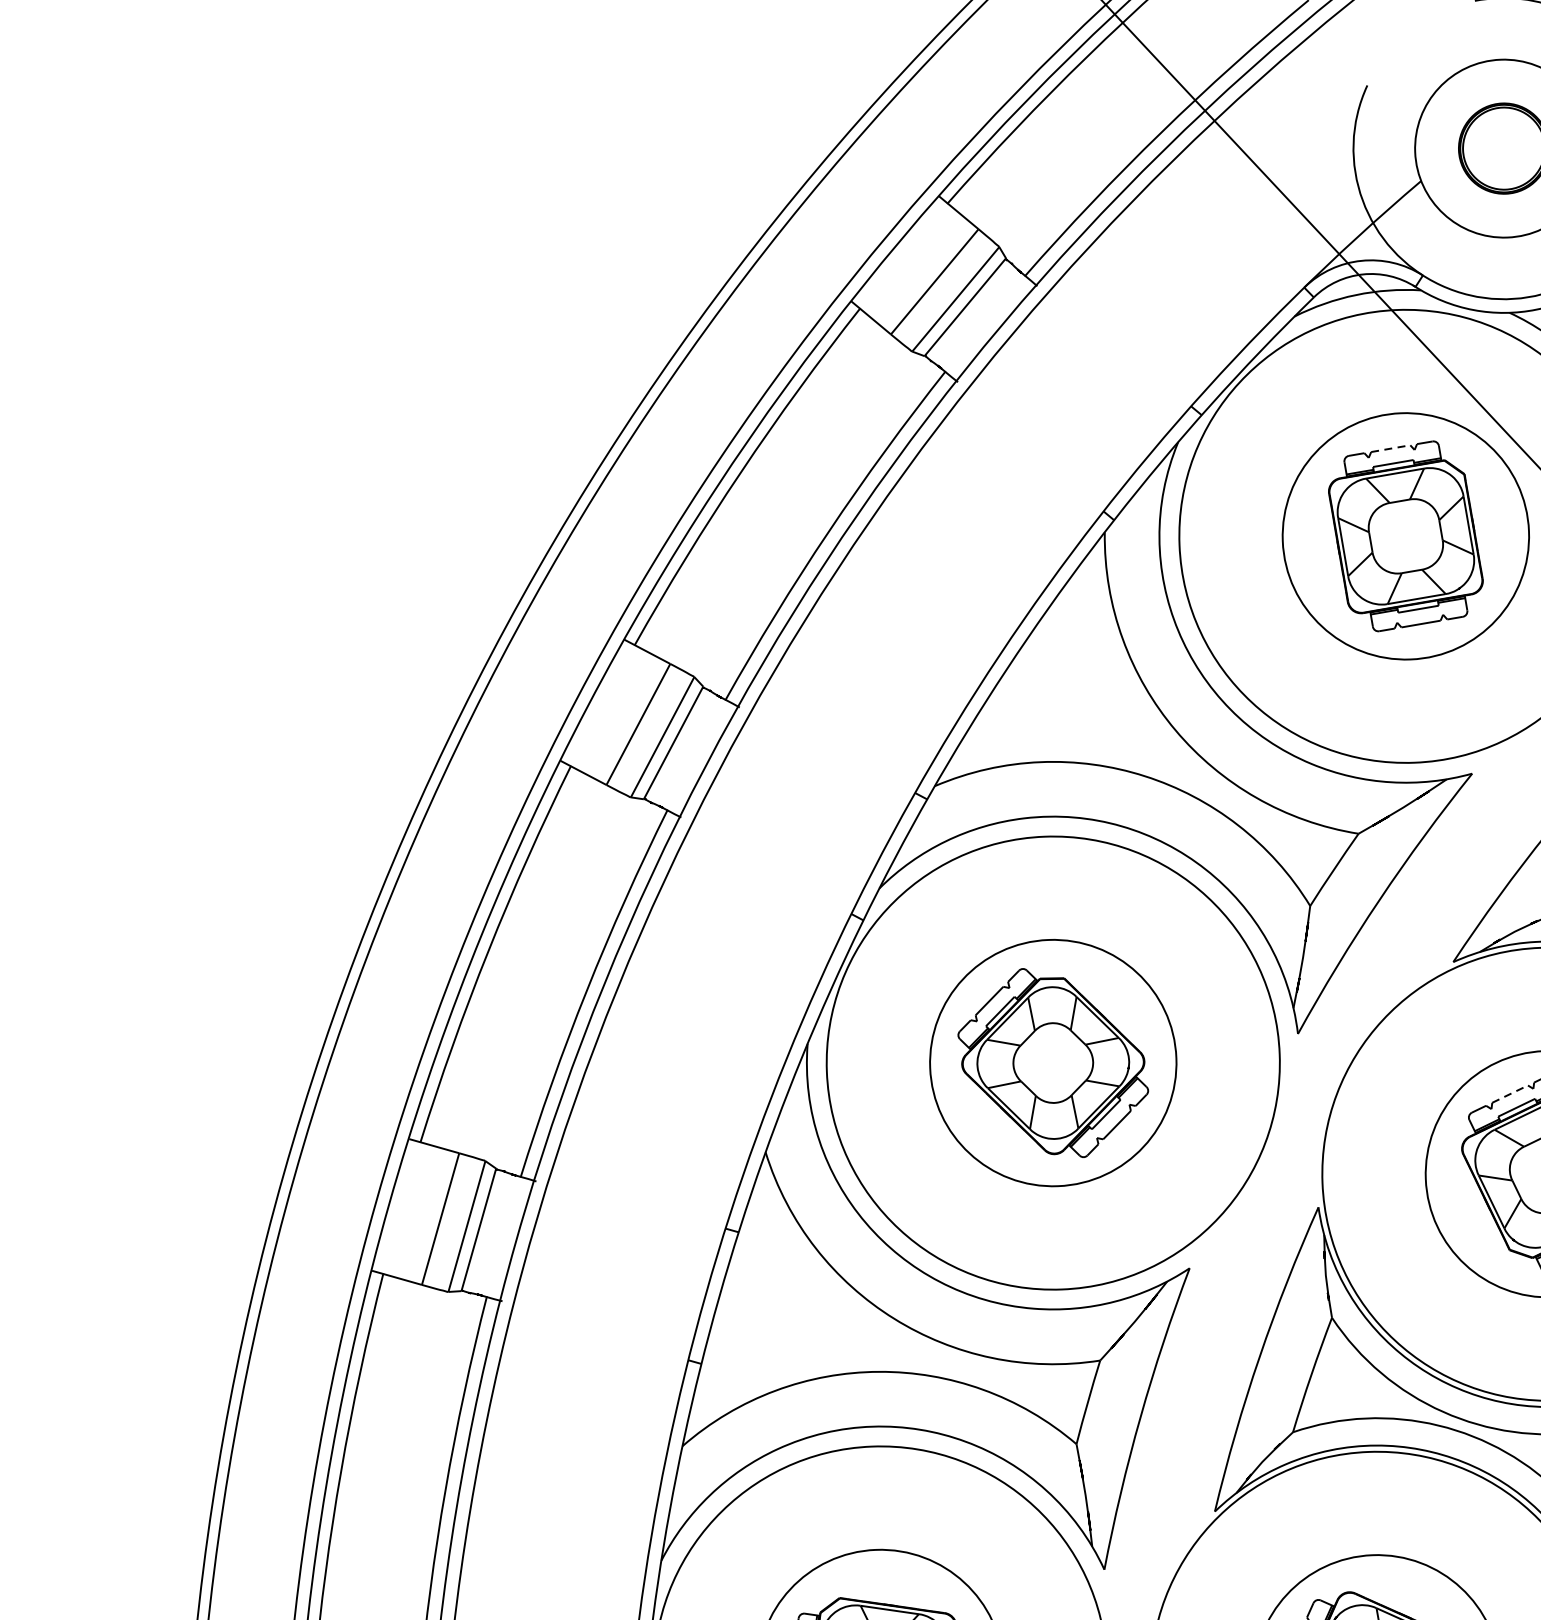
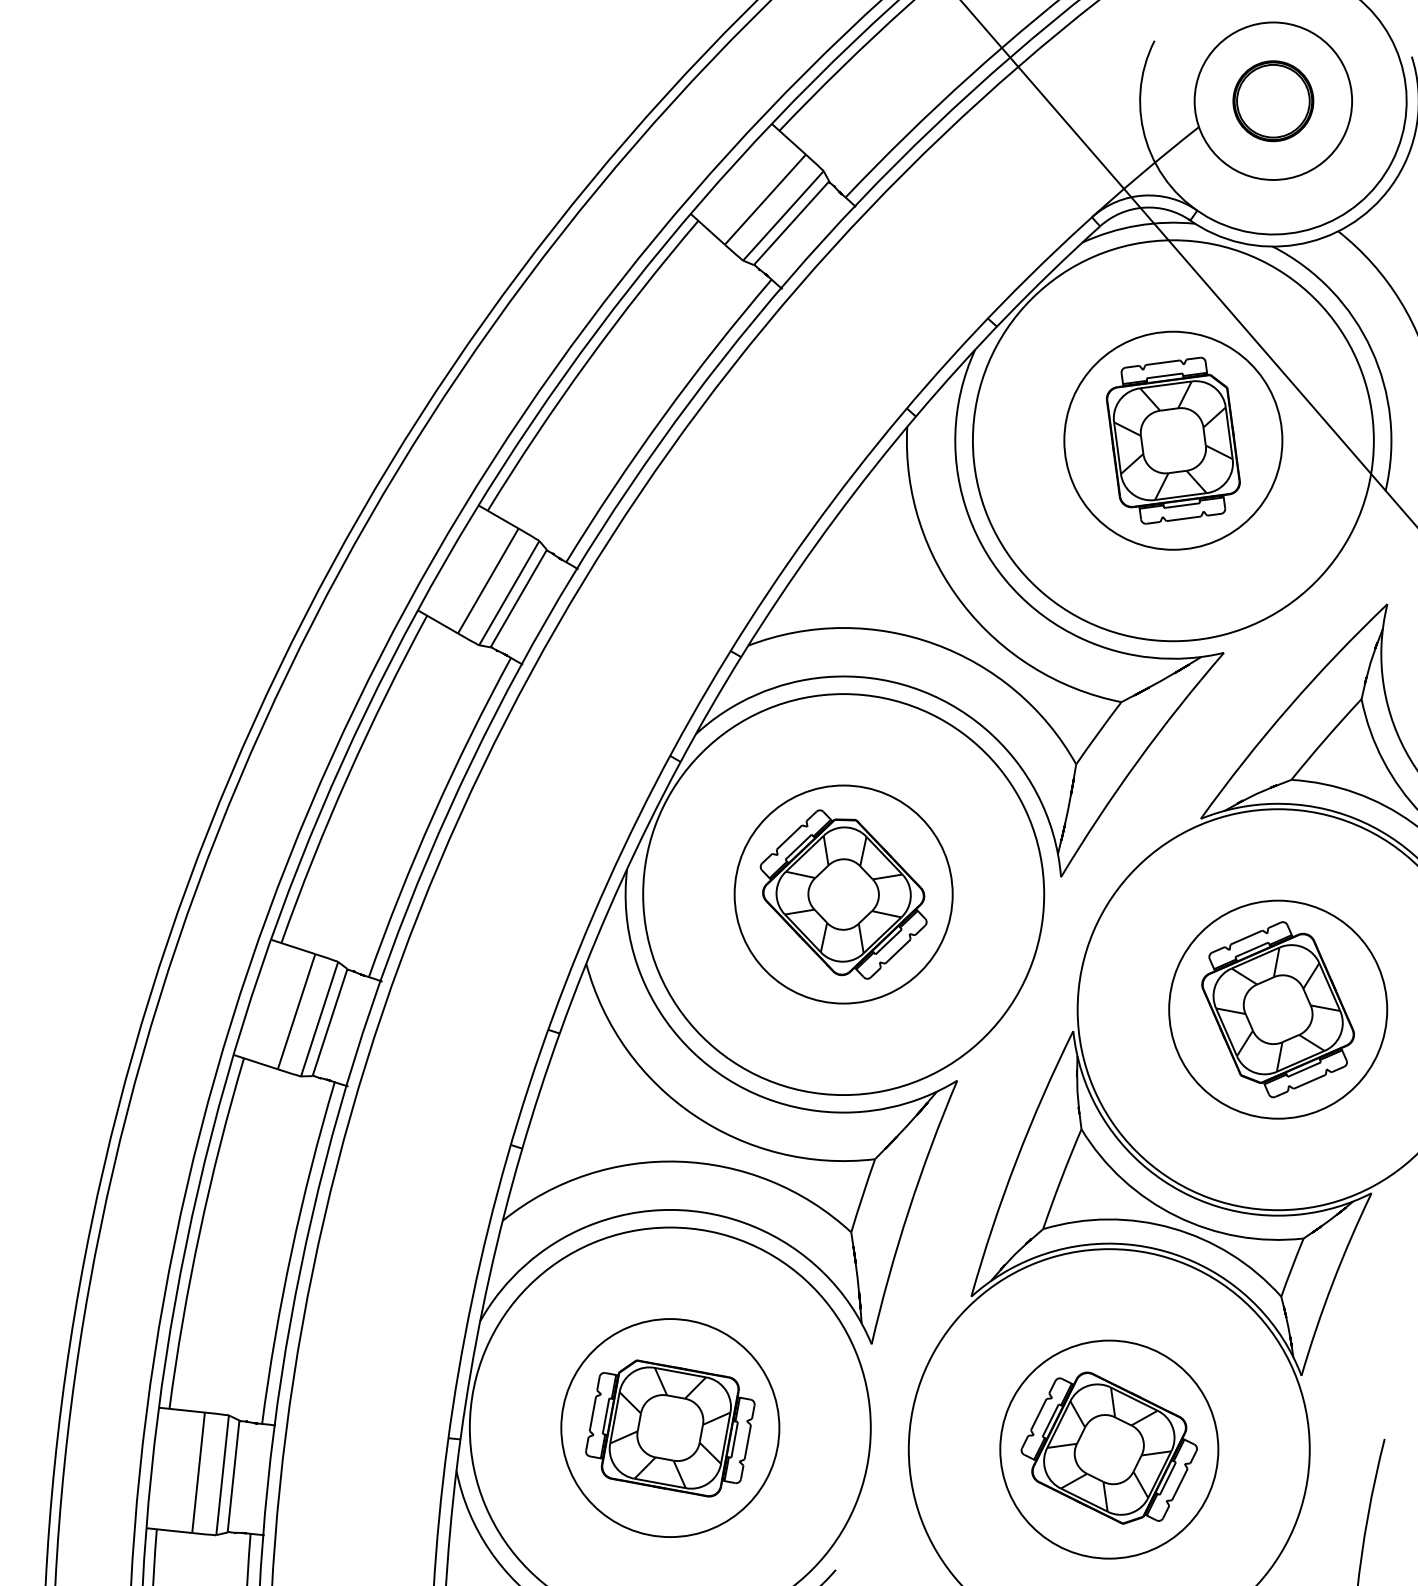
line: (1390, 448) -> (1162, 362), dashed -> solid
line: (1510, 1094) -> (1246, 937), dashed -> solid

